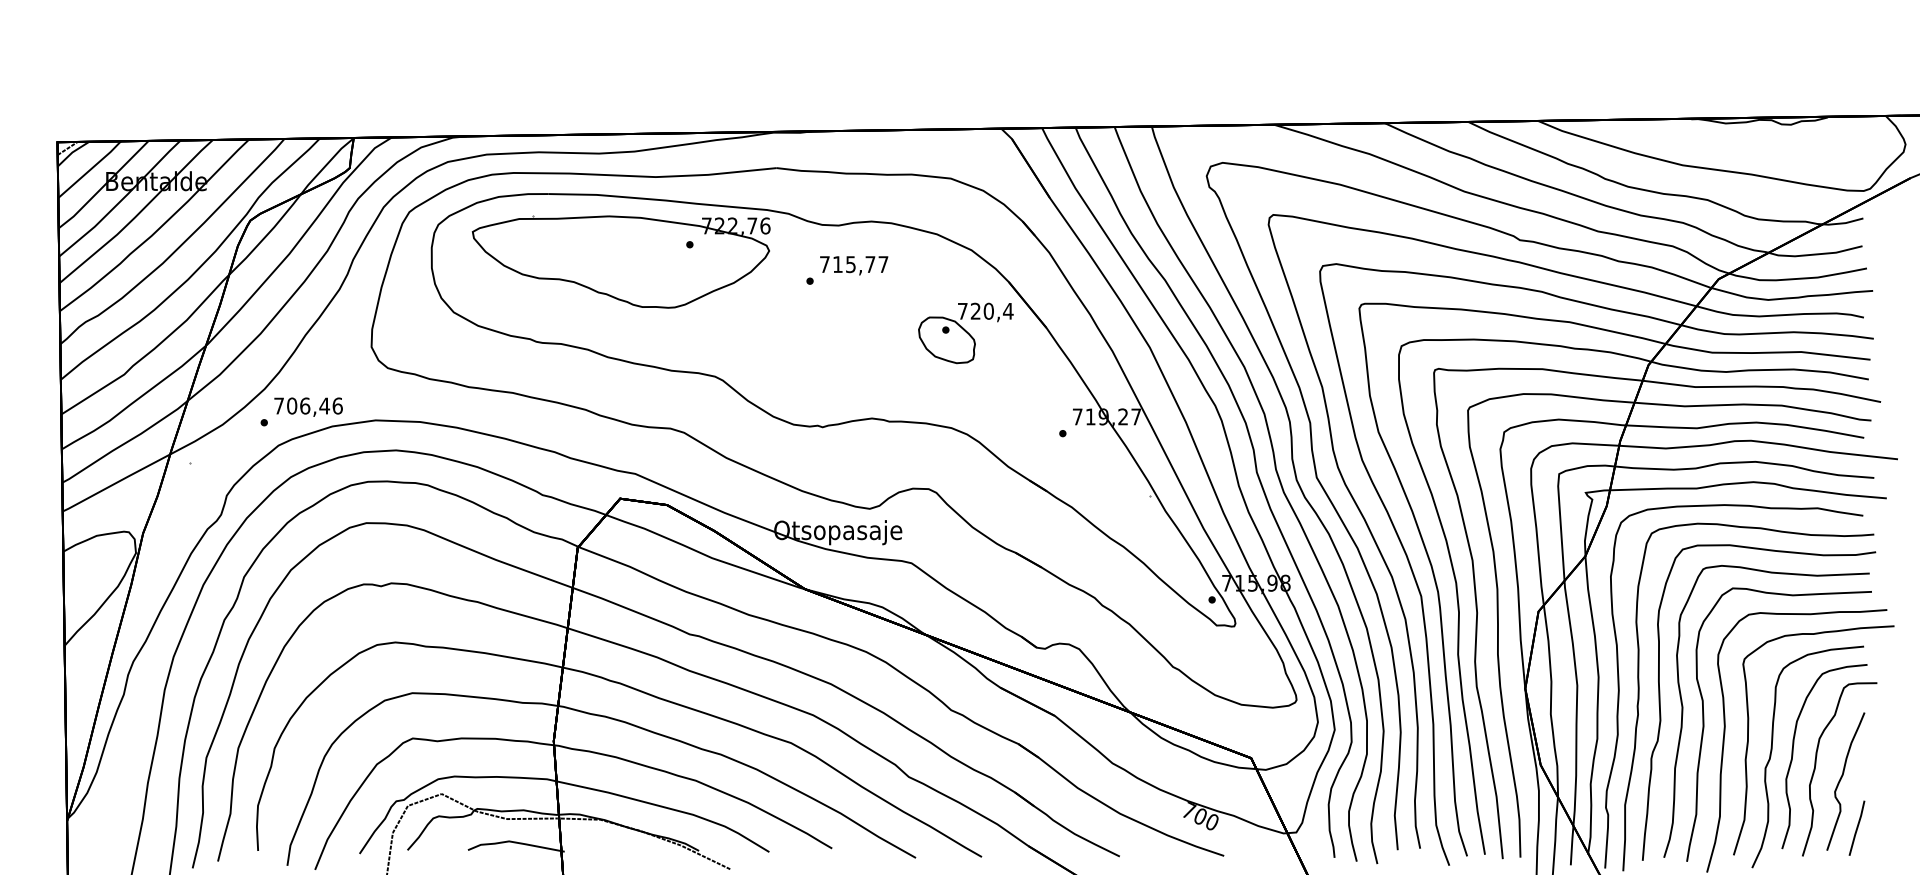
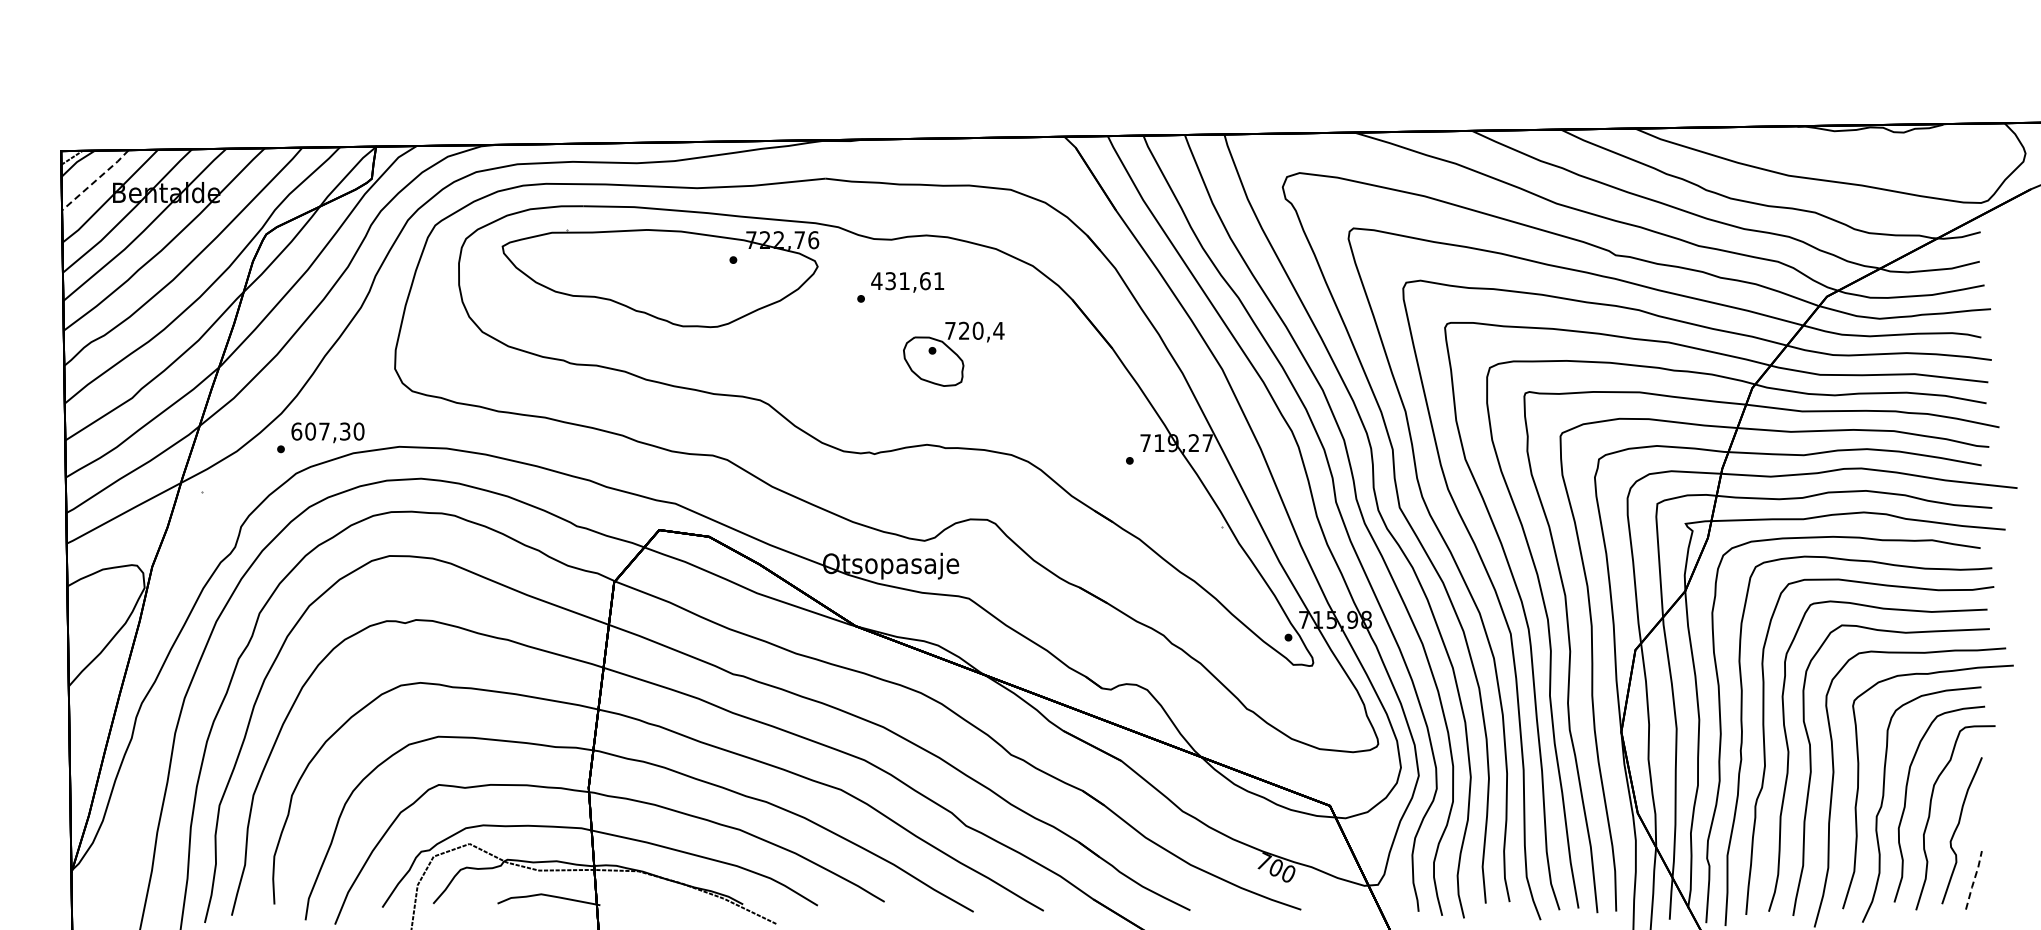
line: (90, 169) -> (96, 180), solid -> dashed
text: (853, 264) -> (907, 281), 715,77 -> 431,61
part: (965, 332) -> (953, 353), moved
text: (308, 405) -> (327, 431), 706,46 -> 607,30
line: (1857, 828) -> (1974, 880), solid -> dashed

